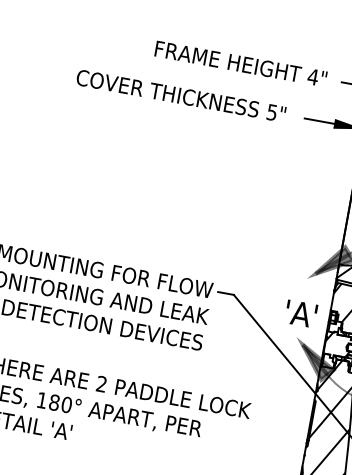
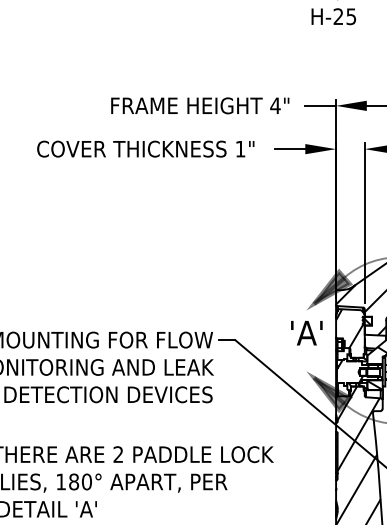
text: (271, 112) -> (240, 149), 5" -> 1"
text: (300, 314) -> (306, 333), moved

